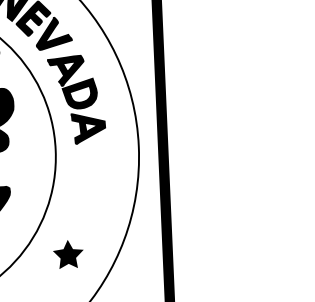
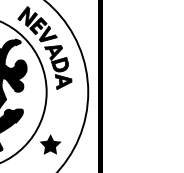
part: (67, 254) -> (50, 144), size x1.43

